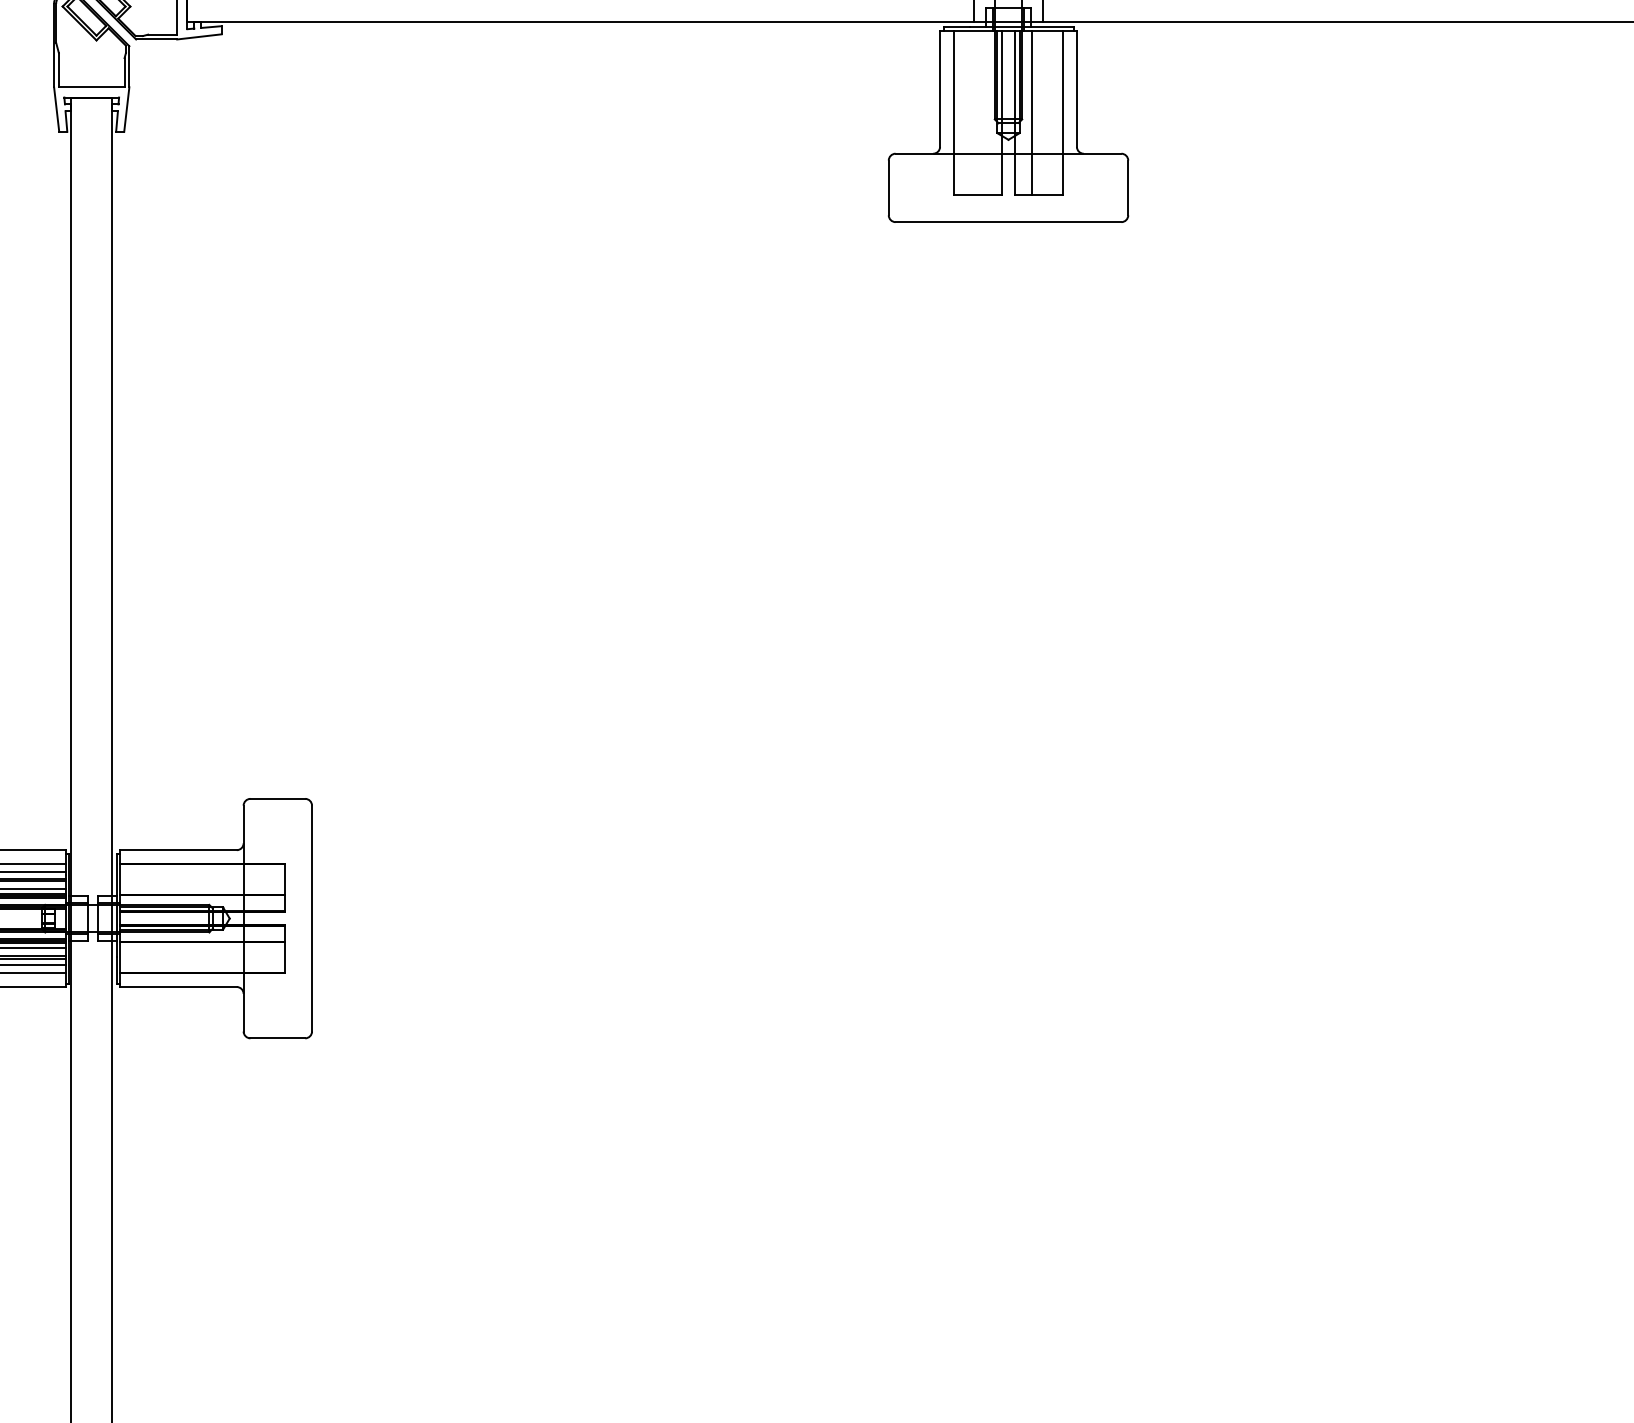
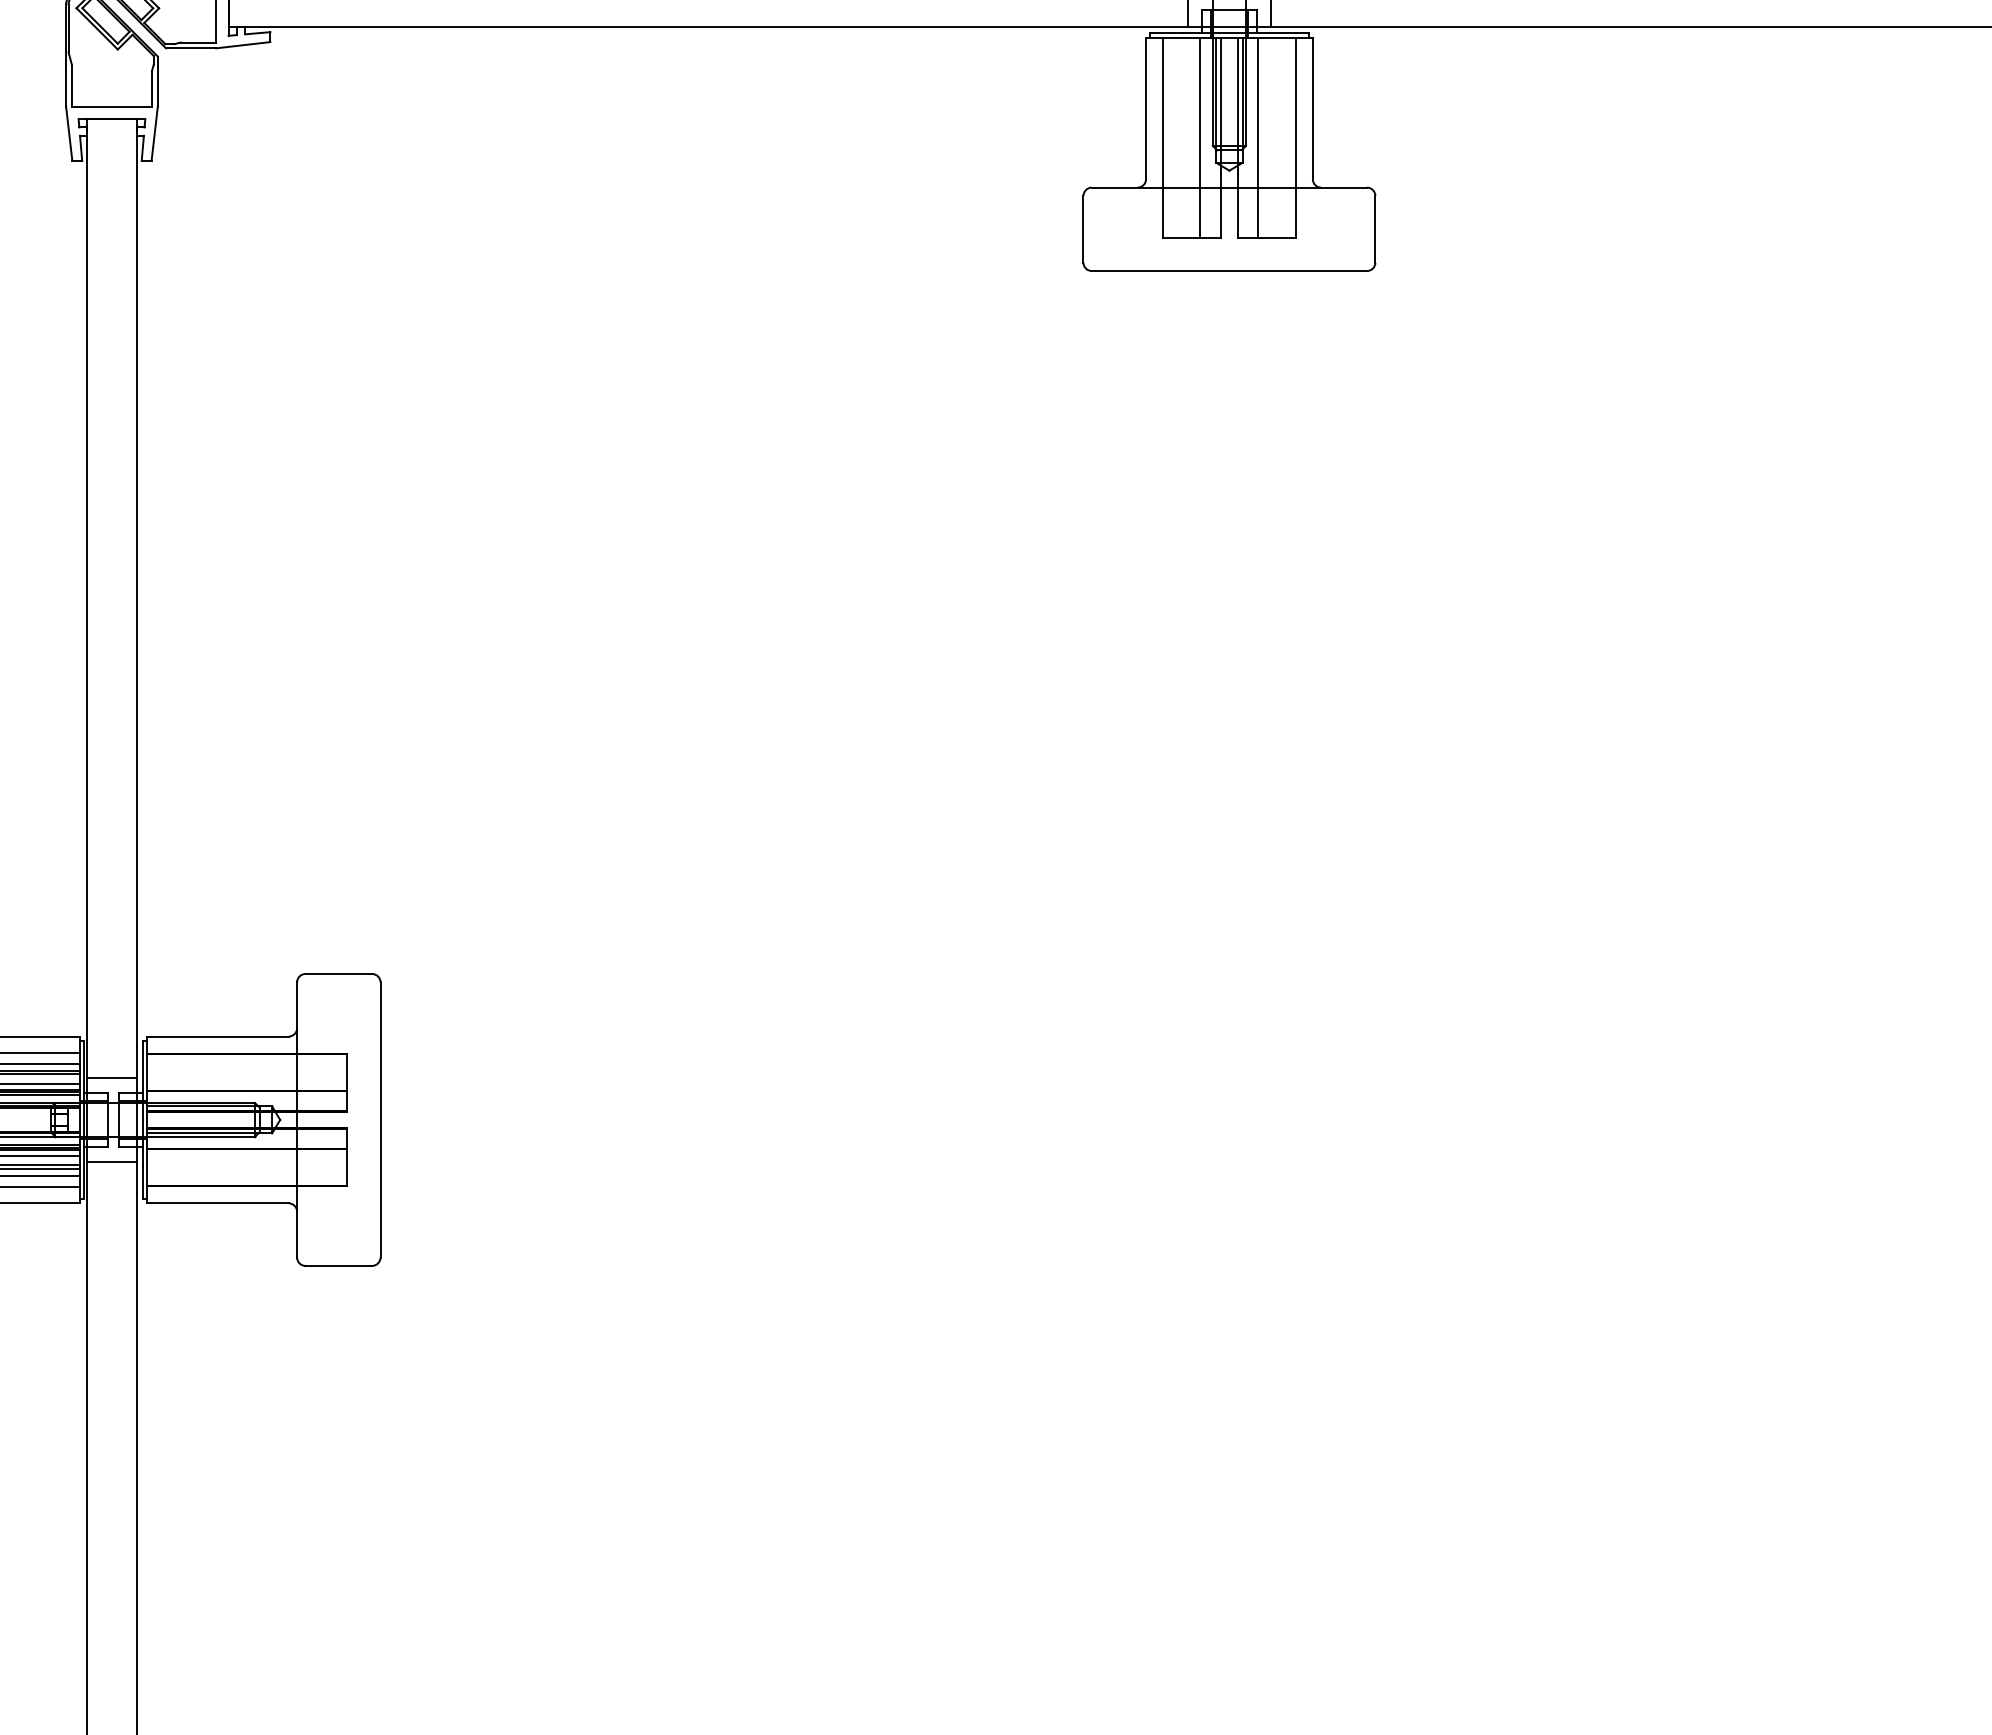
line: (984, 112) -> (1200, 137), added
line: (91, 884) -> (111, 1078), added
line: (91, 952) -> (111, 1161), added

